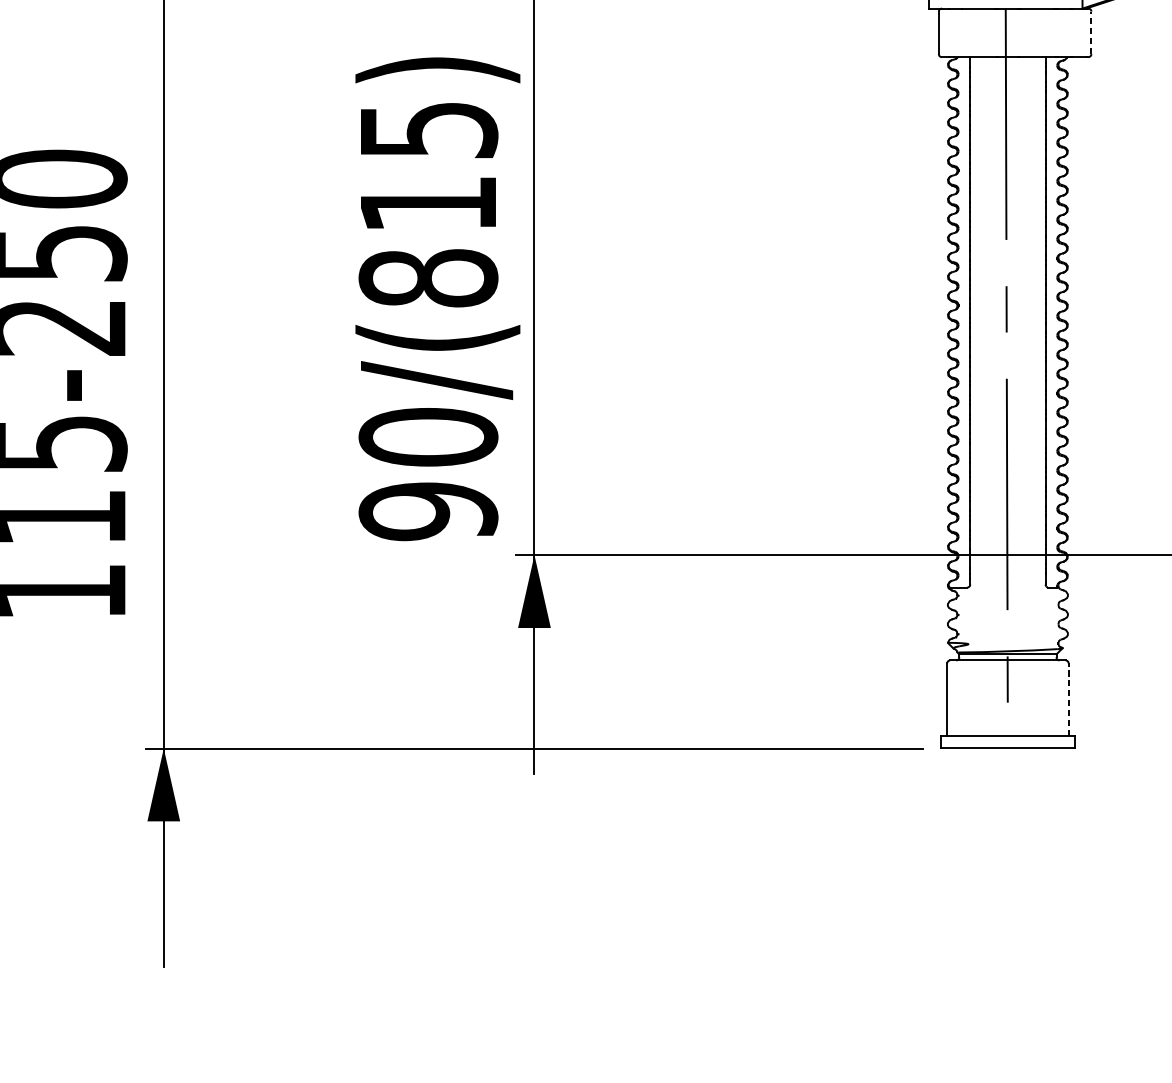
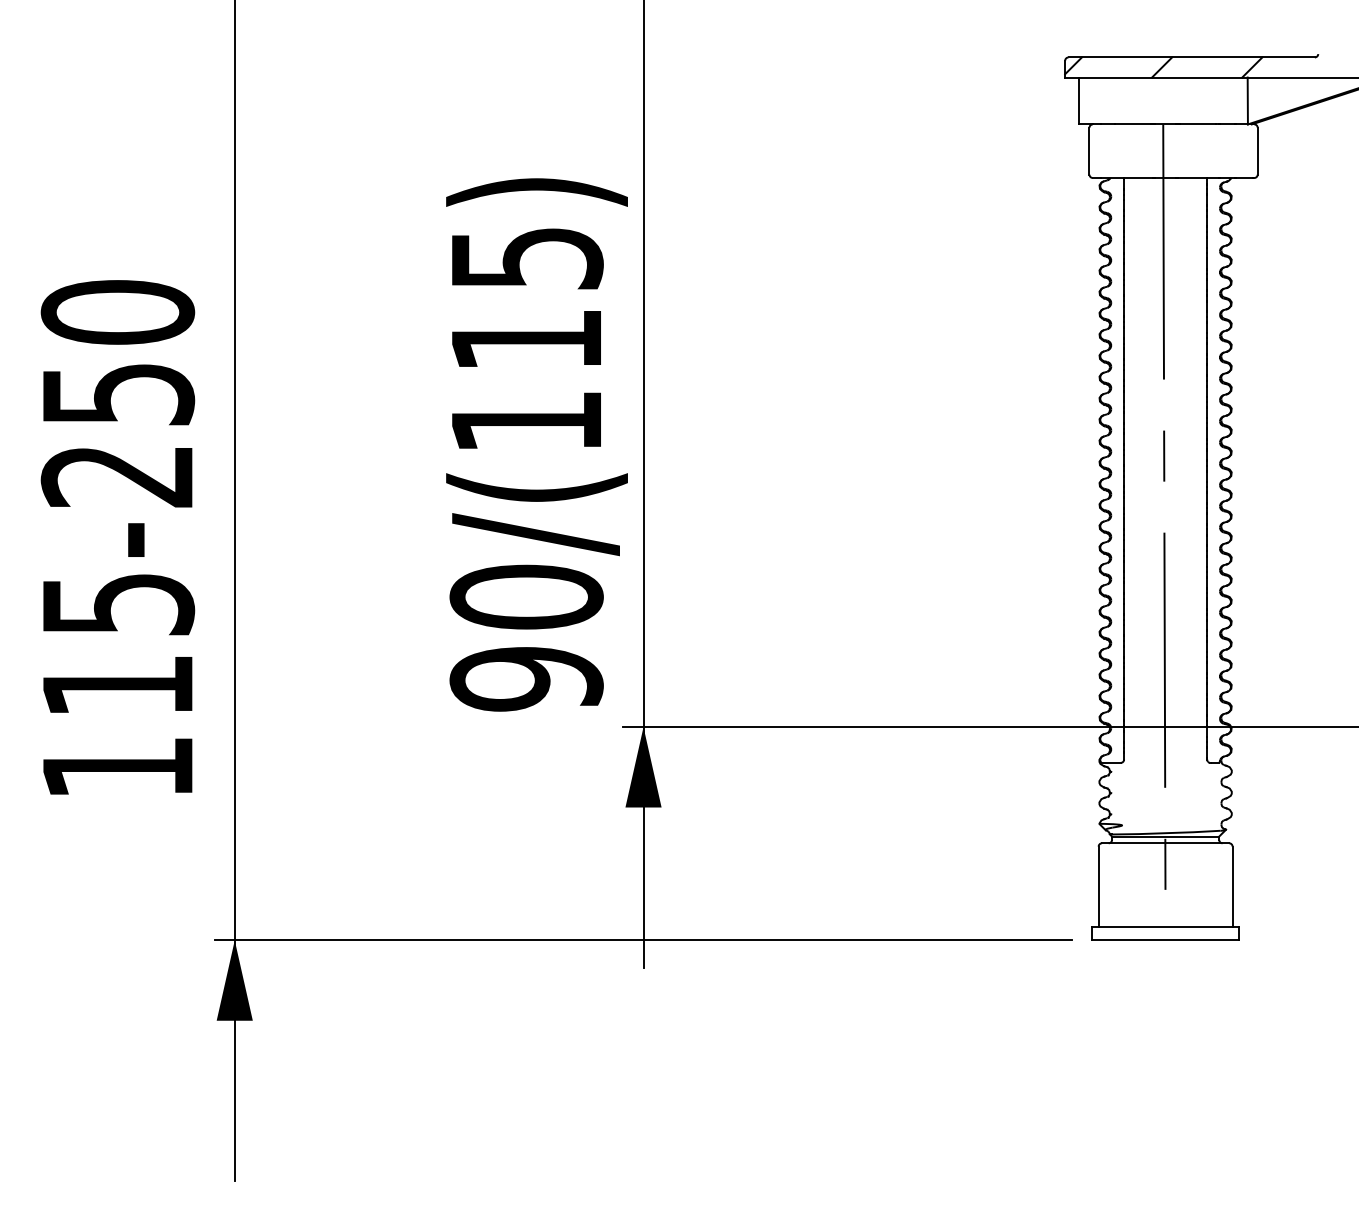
line: (1091, 32) -> (1257, 150), dashed -> solid
text: (428, 277) -> (526, 421), 90/(815) -> 90/(115)
line: (1068, 699) -> (1232, 886), dashed -> solid

